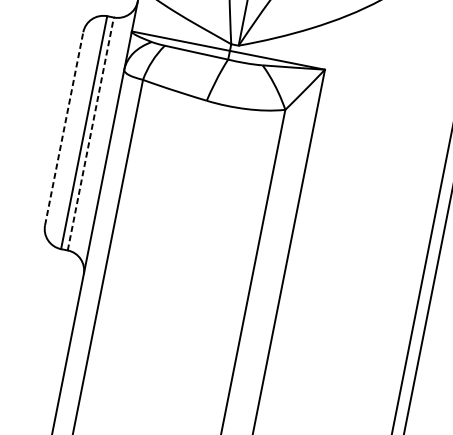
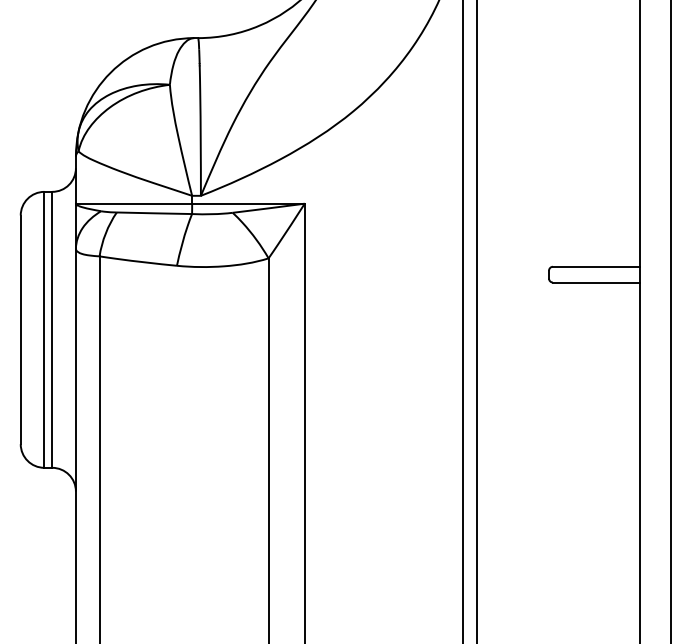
line: (64, 128) -> (20, 329), dashed -> solid
line: (91, 133) -> (52, 329), dashed -> solid

